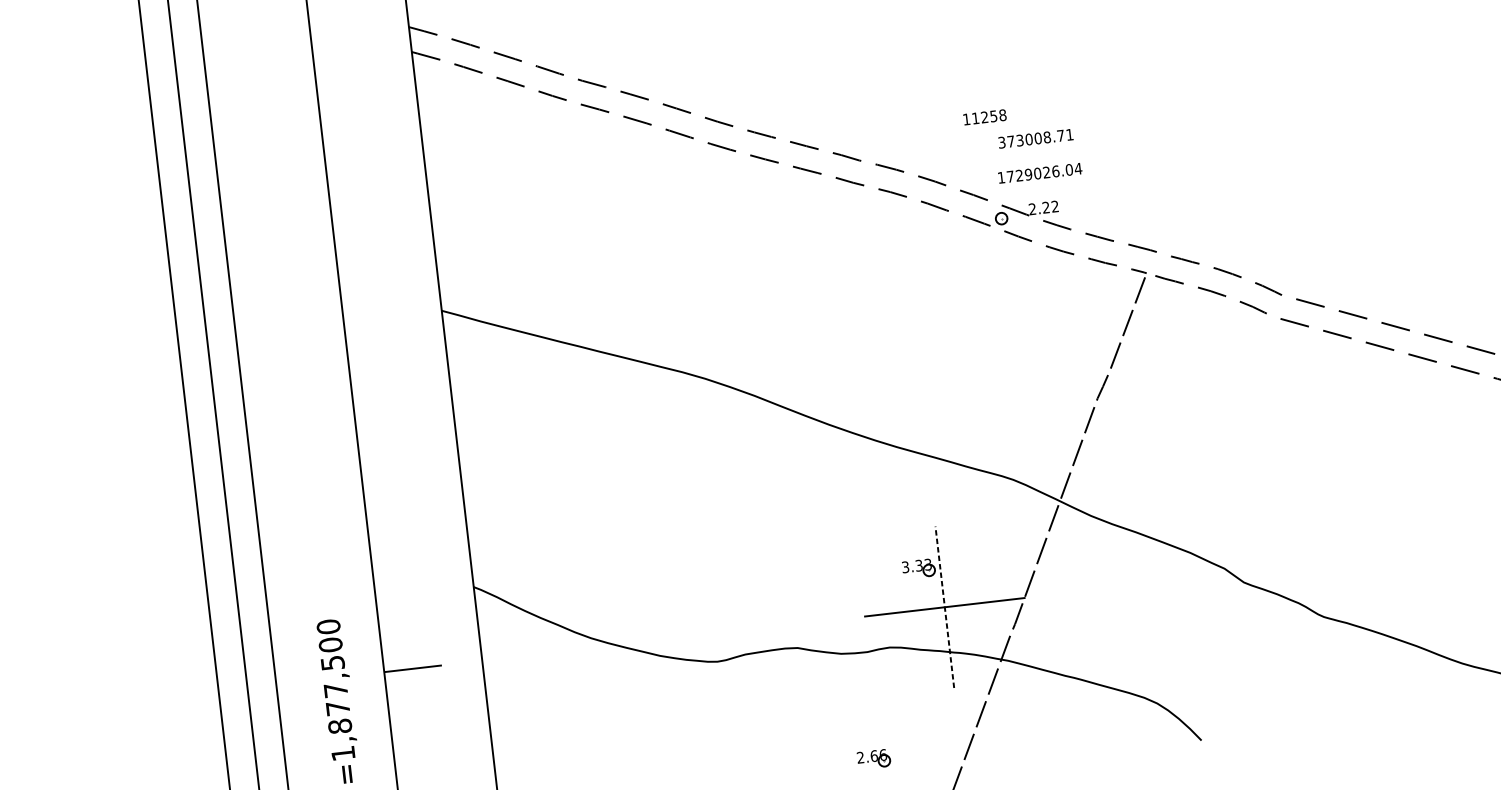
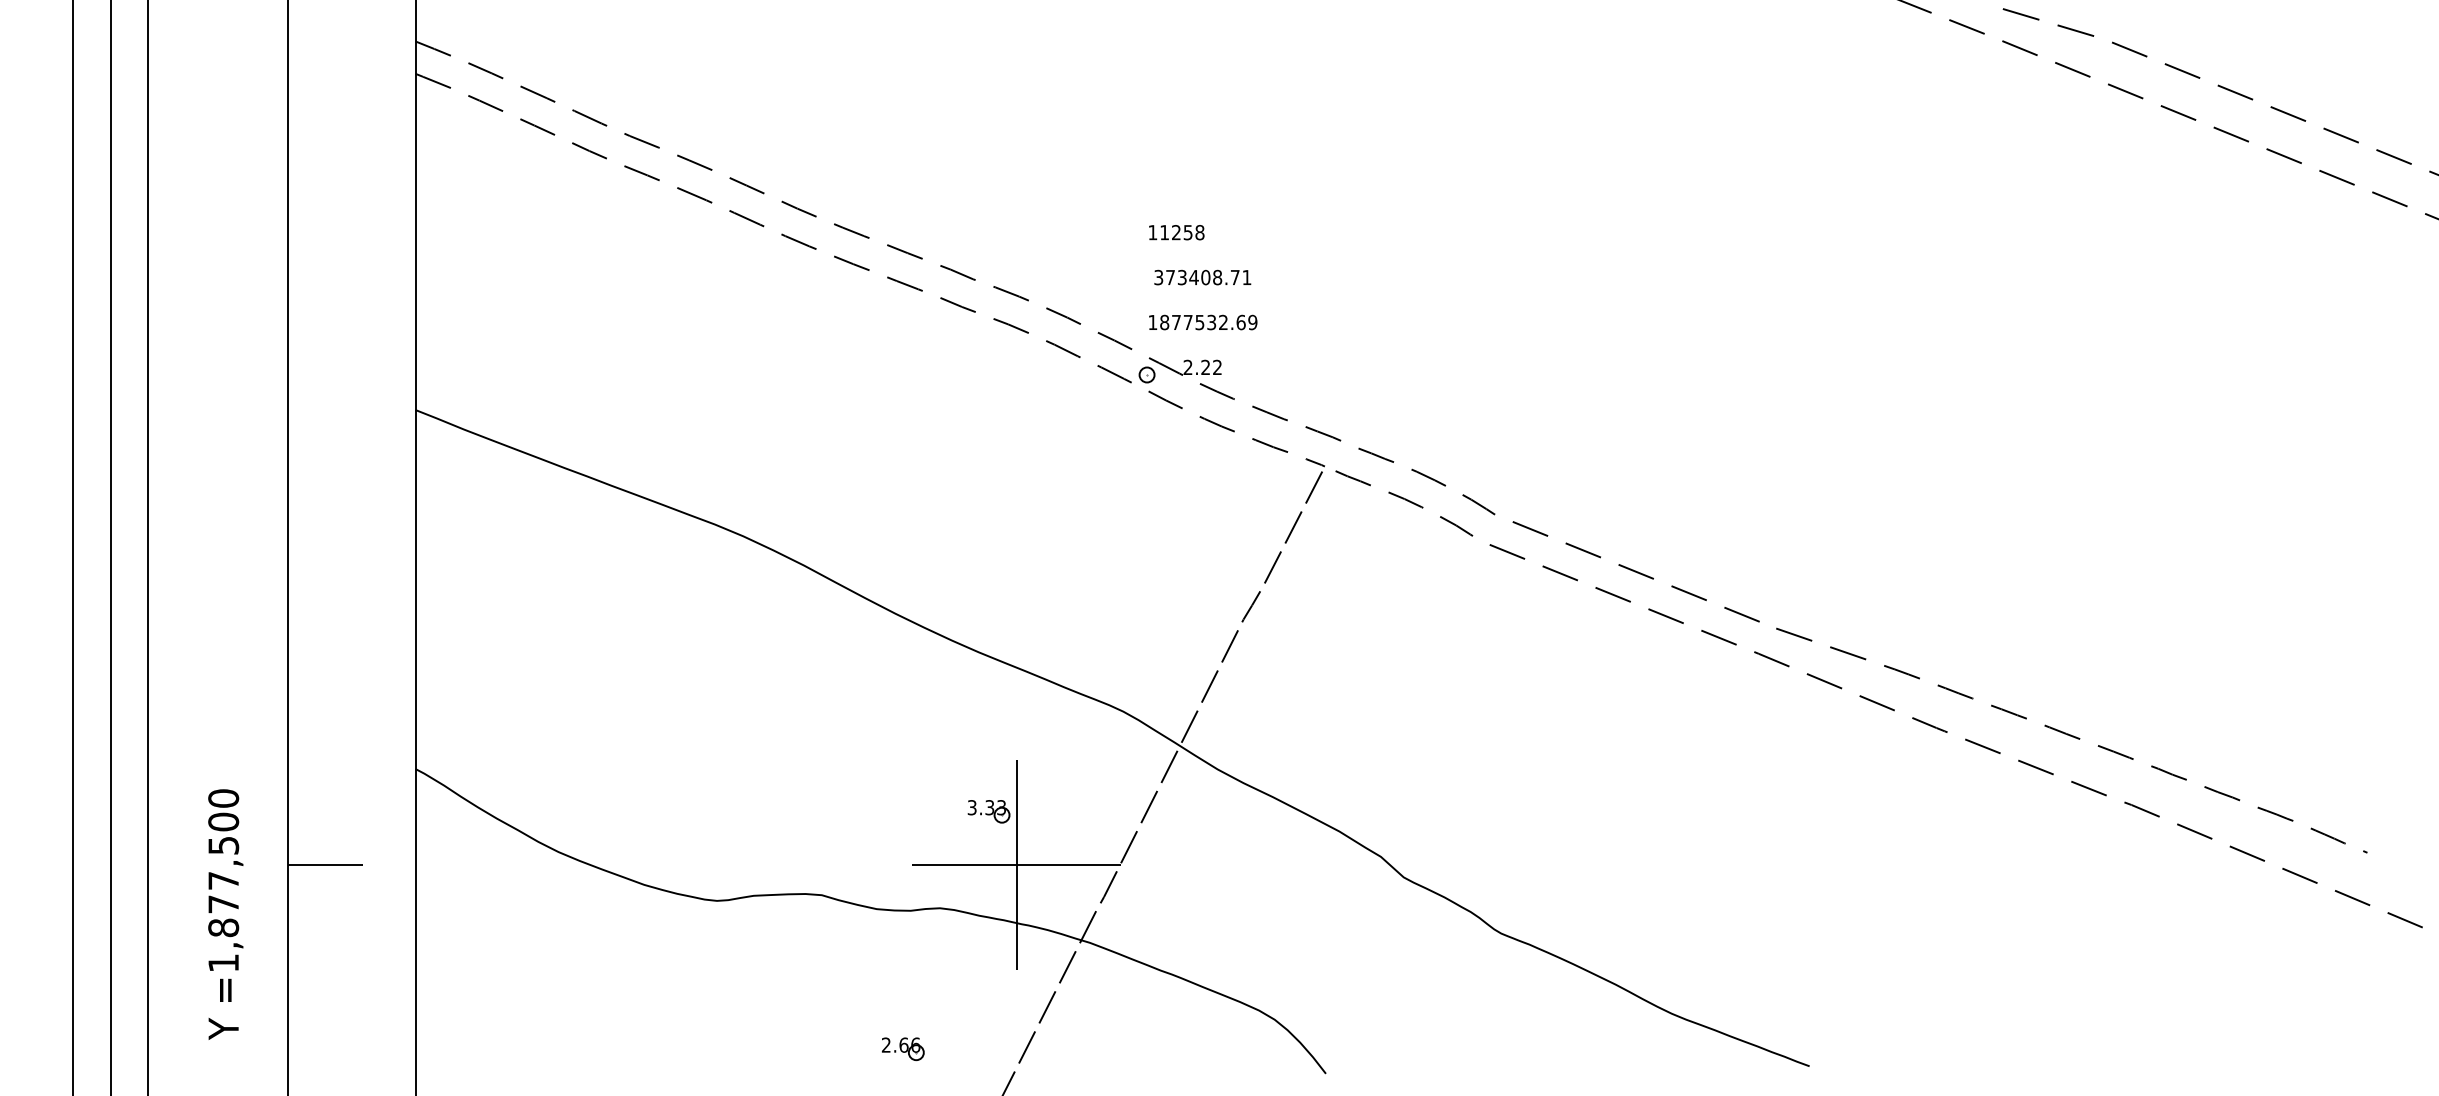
text: (984, 117) -> (1176, 232), moved
text: (1028, 139) -> (1193, 277), 373008.71 -> 373408.71
text: (1044, 172) -> (1208, 322), 1729026.04 -> 1877532.69
line: (944, 607) -> (1016, 864), dashed -> solid

